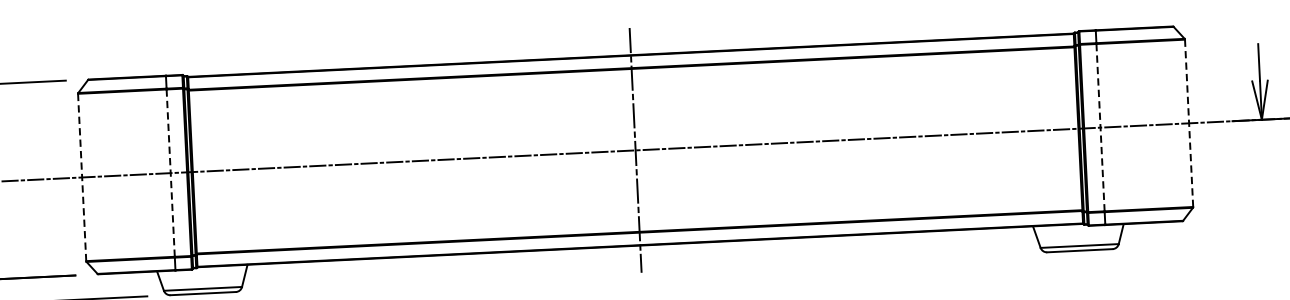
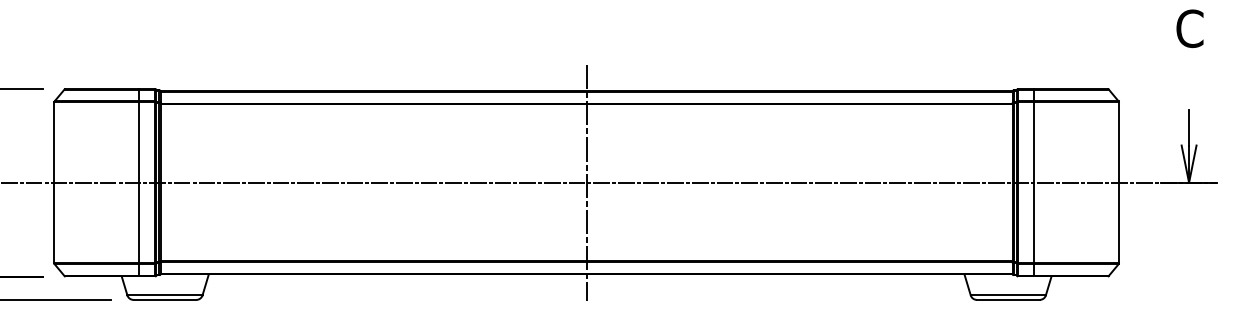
line: (1189, 123) -> (1119, 182), dashed -> solid
line: (1100, 128) -> (1033, 183), dashed -> solid
line: (170, 172) -> (139, 182), dashed -> solid
line: (82, 178) -> (54, 183), dashed -> solid

